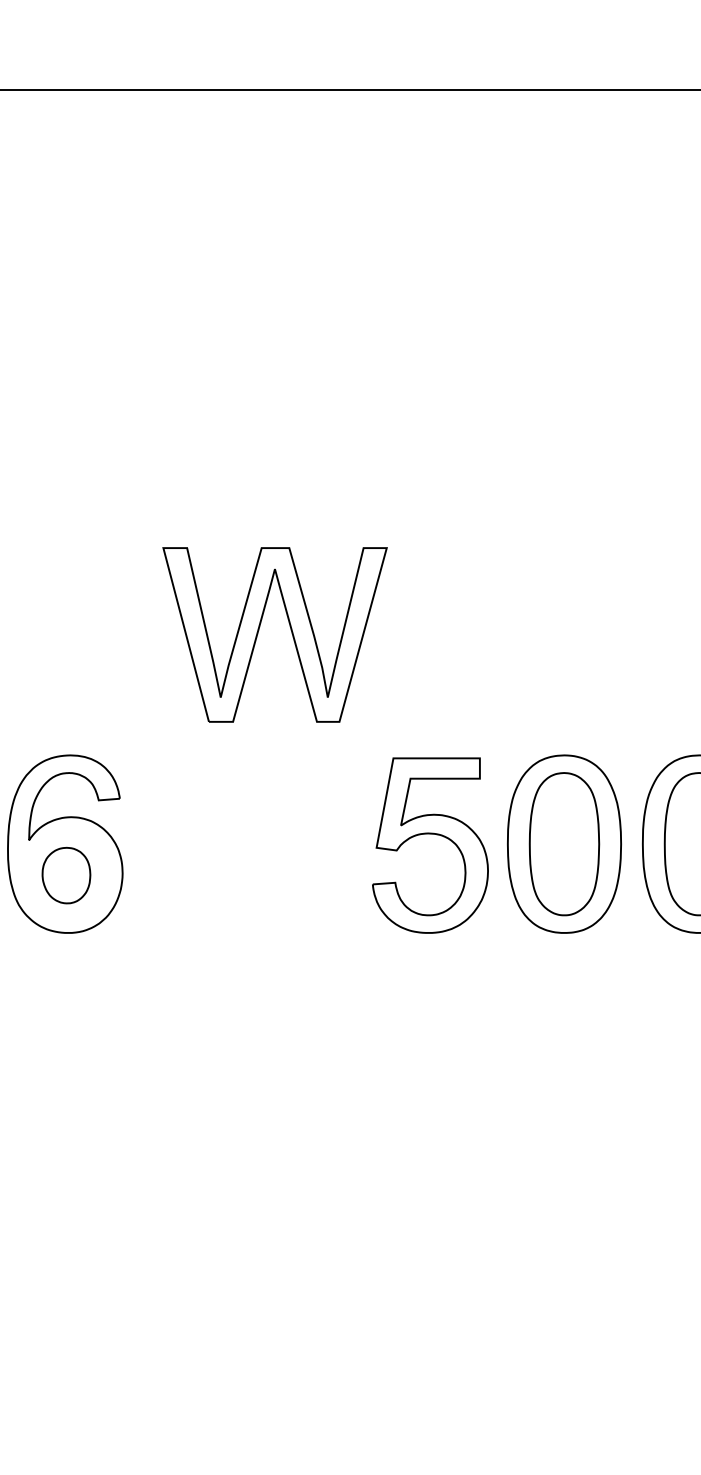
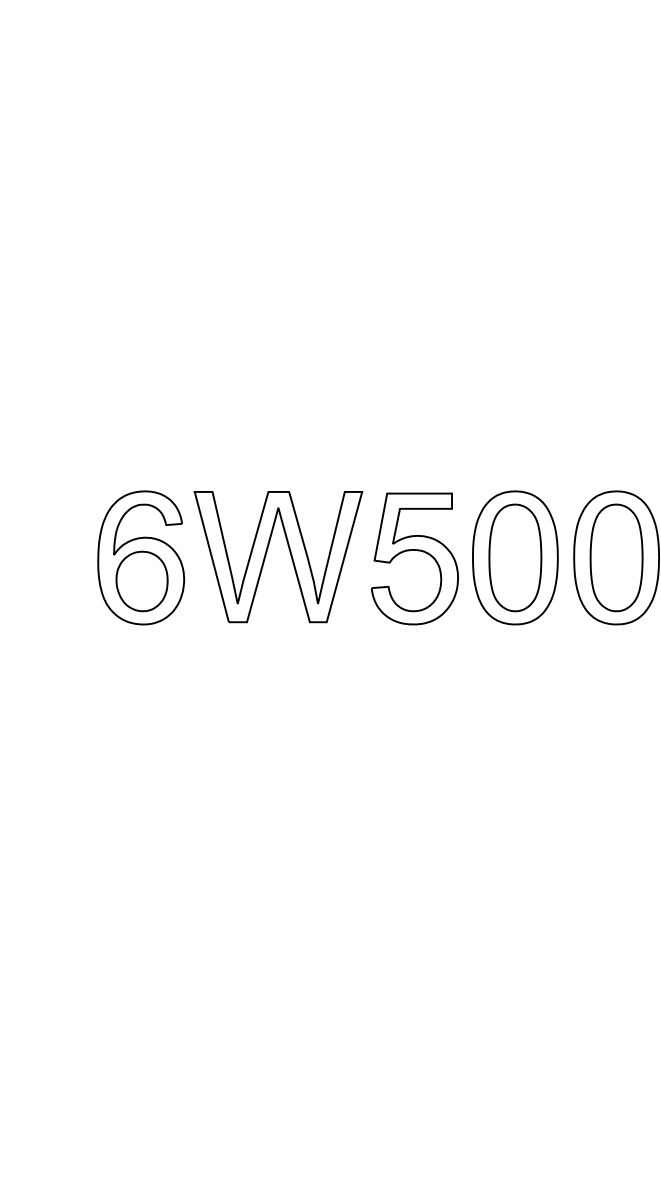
part: (291, 634) -> (290, 556), moved
part: (65, 875) -> (141, 581), size x1.43

